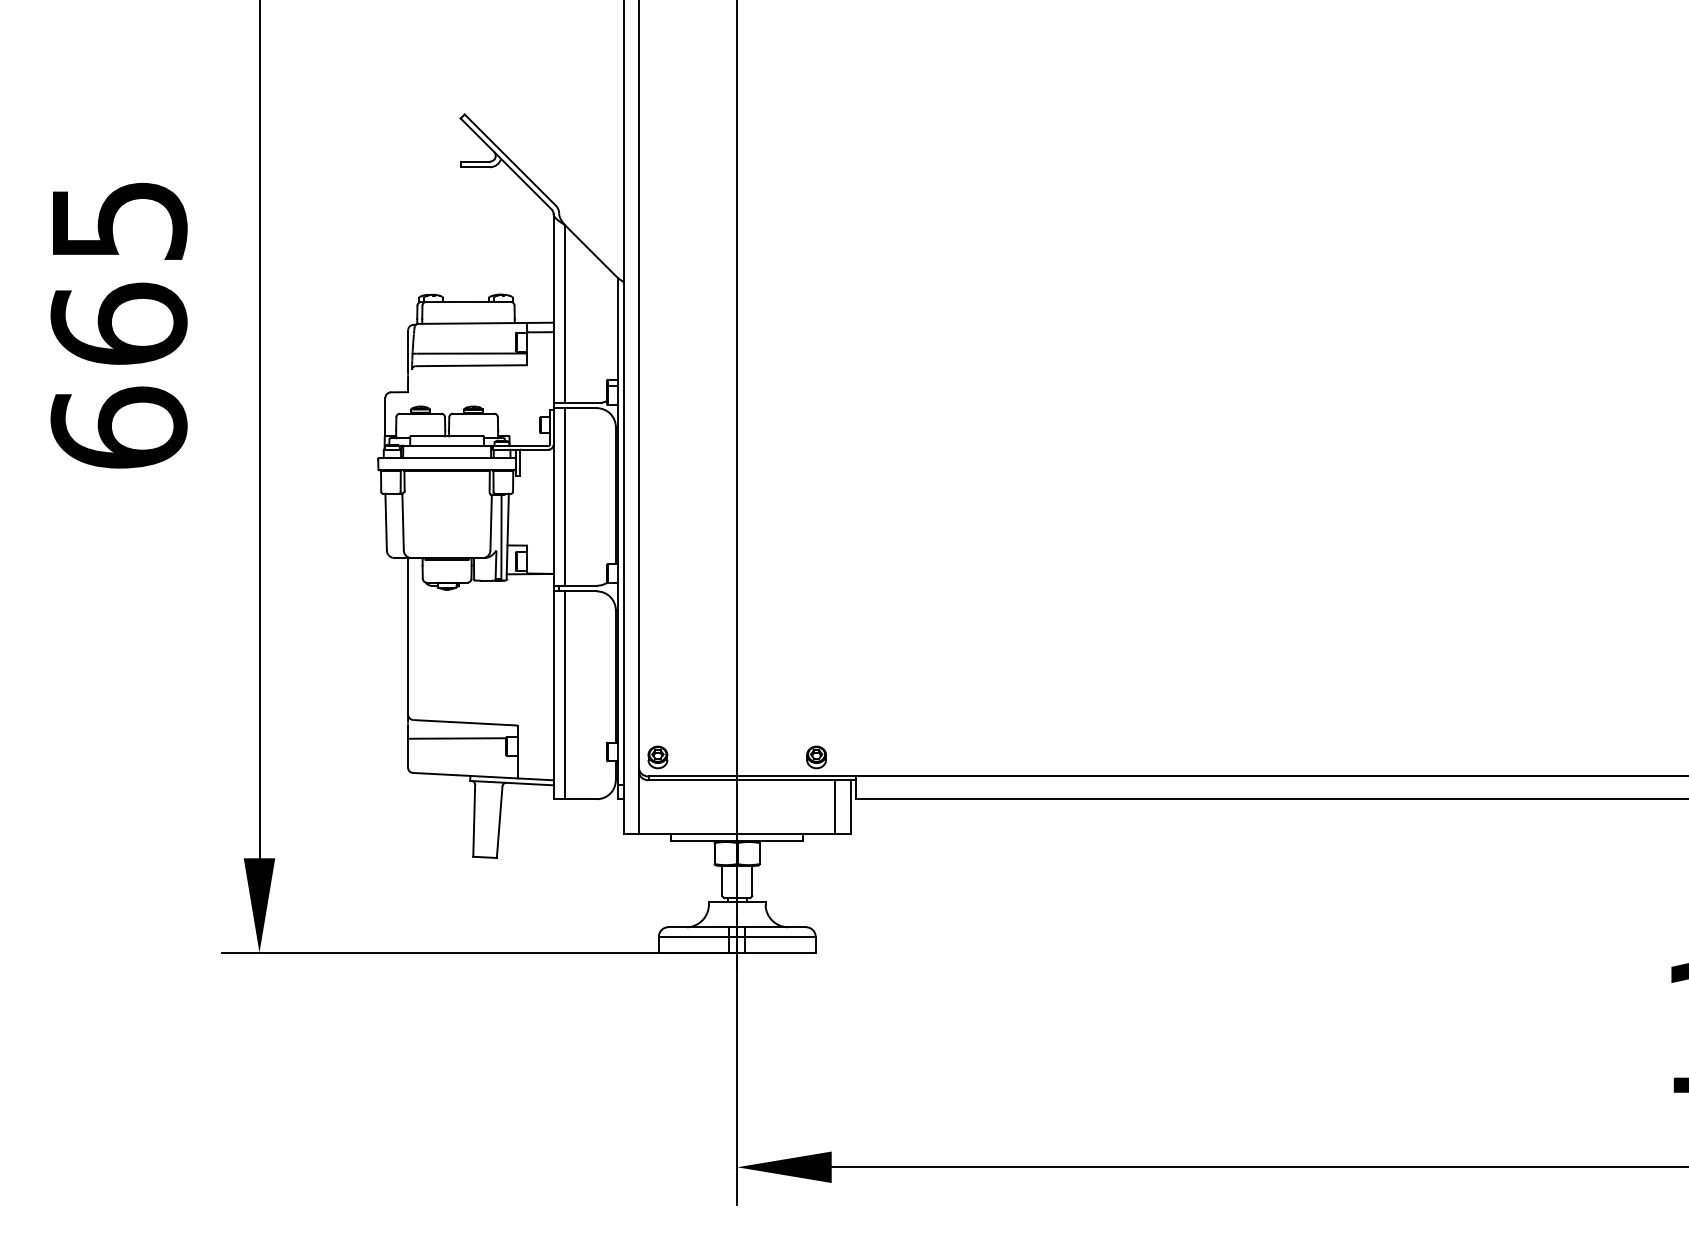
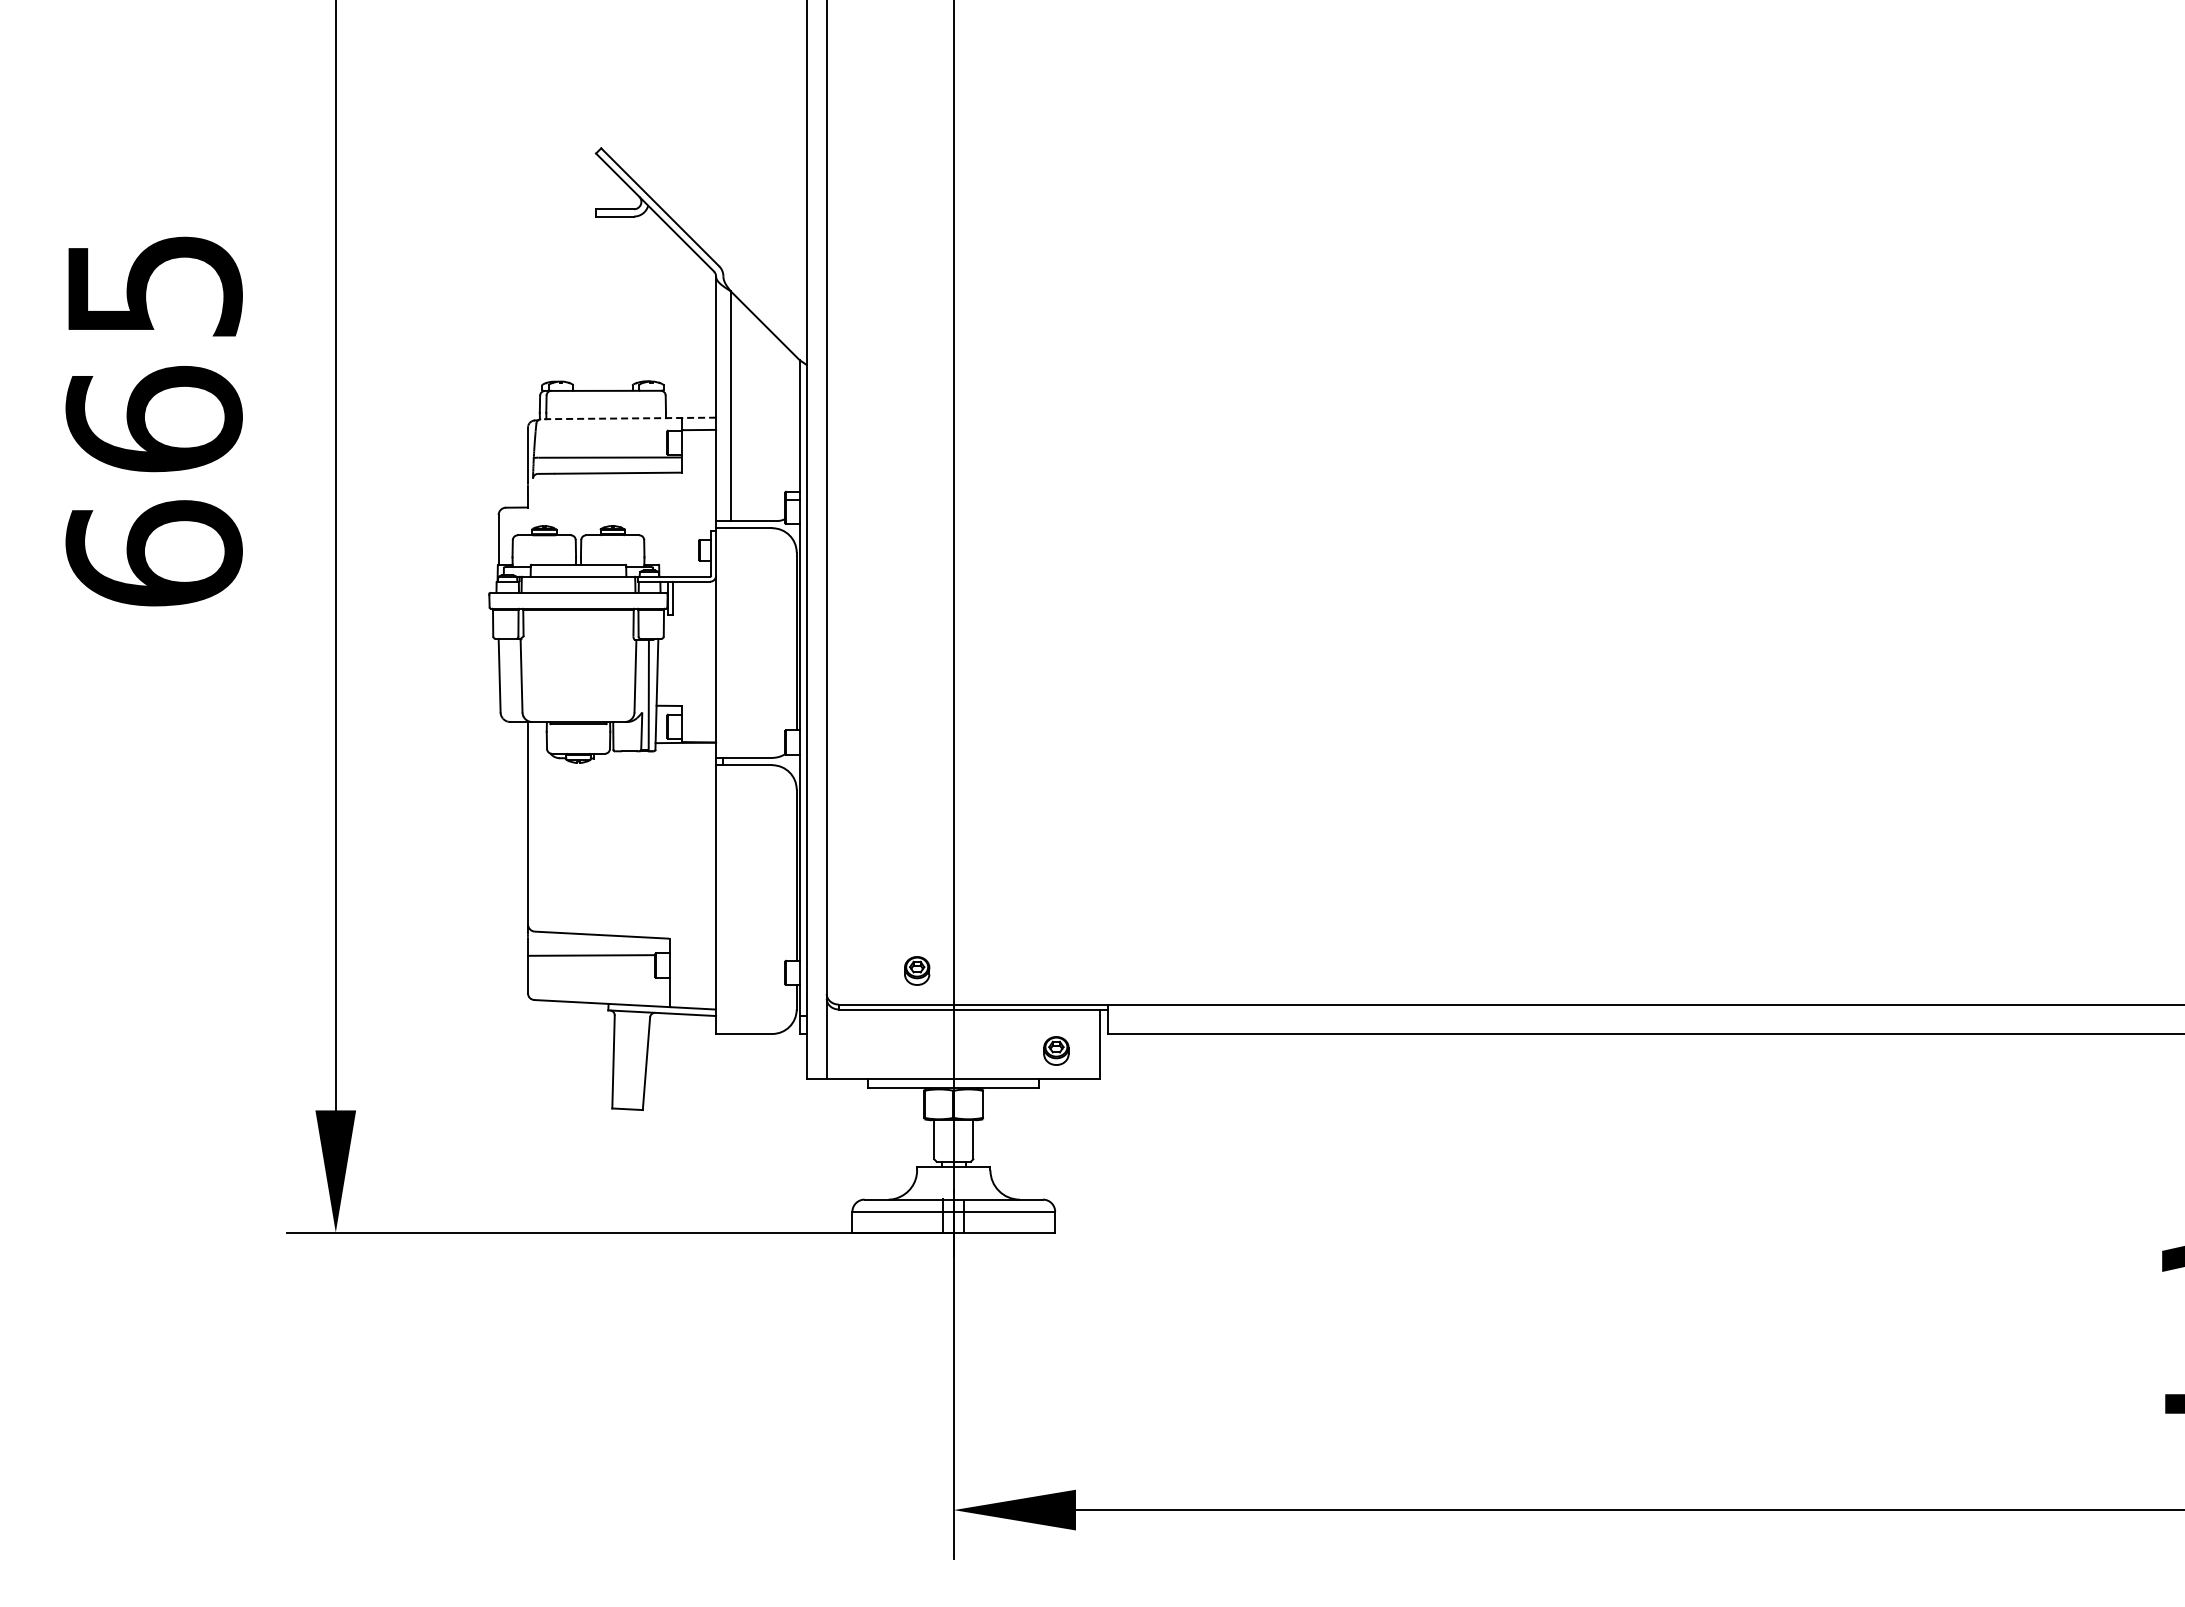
line: (485, 323) -> (628, 418), solid -> dashed
line: (564, 496) -> (730, 642), removed
line: (564, 695) -> (730, 899), removed
part: (658, 757) -> (917, 970), moved
part: (816, 757) -> (1056, 1050), moved
line: (835, 806) -> (1080, 1043), removed

